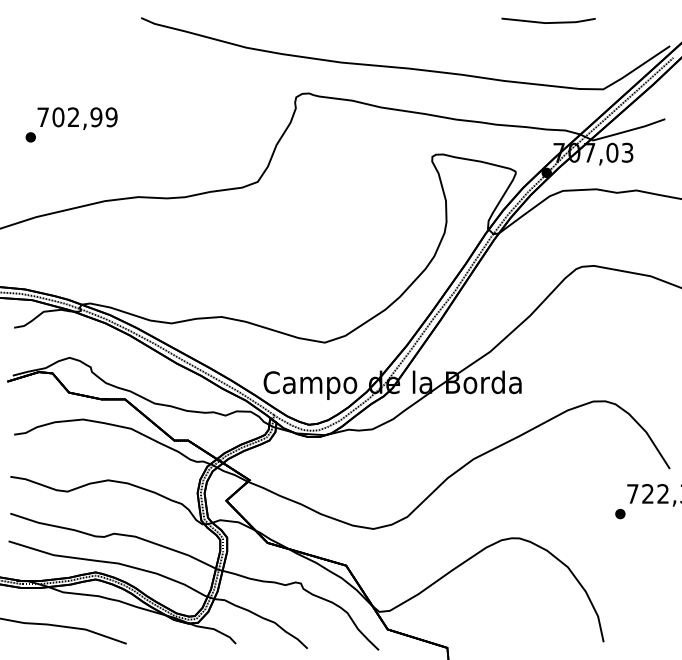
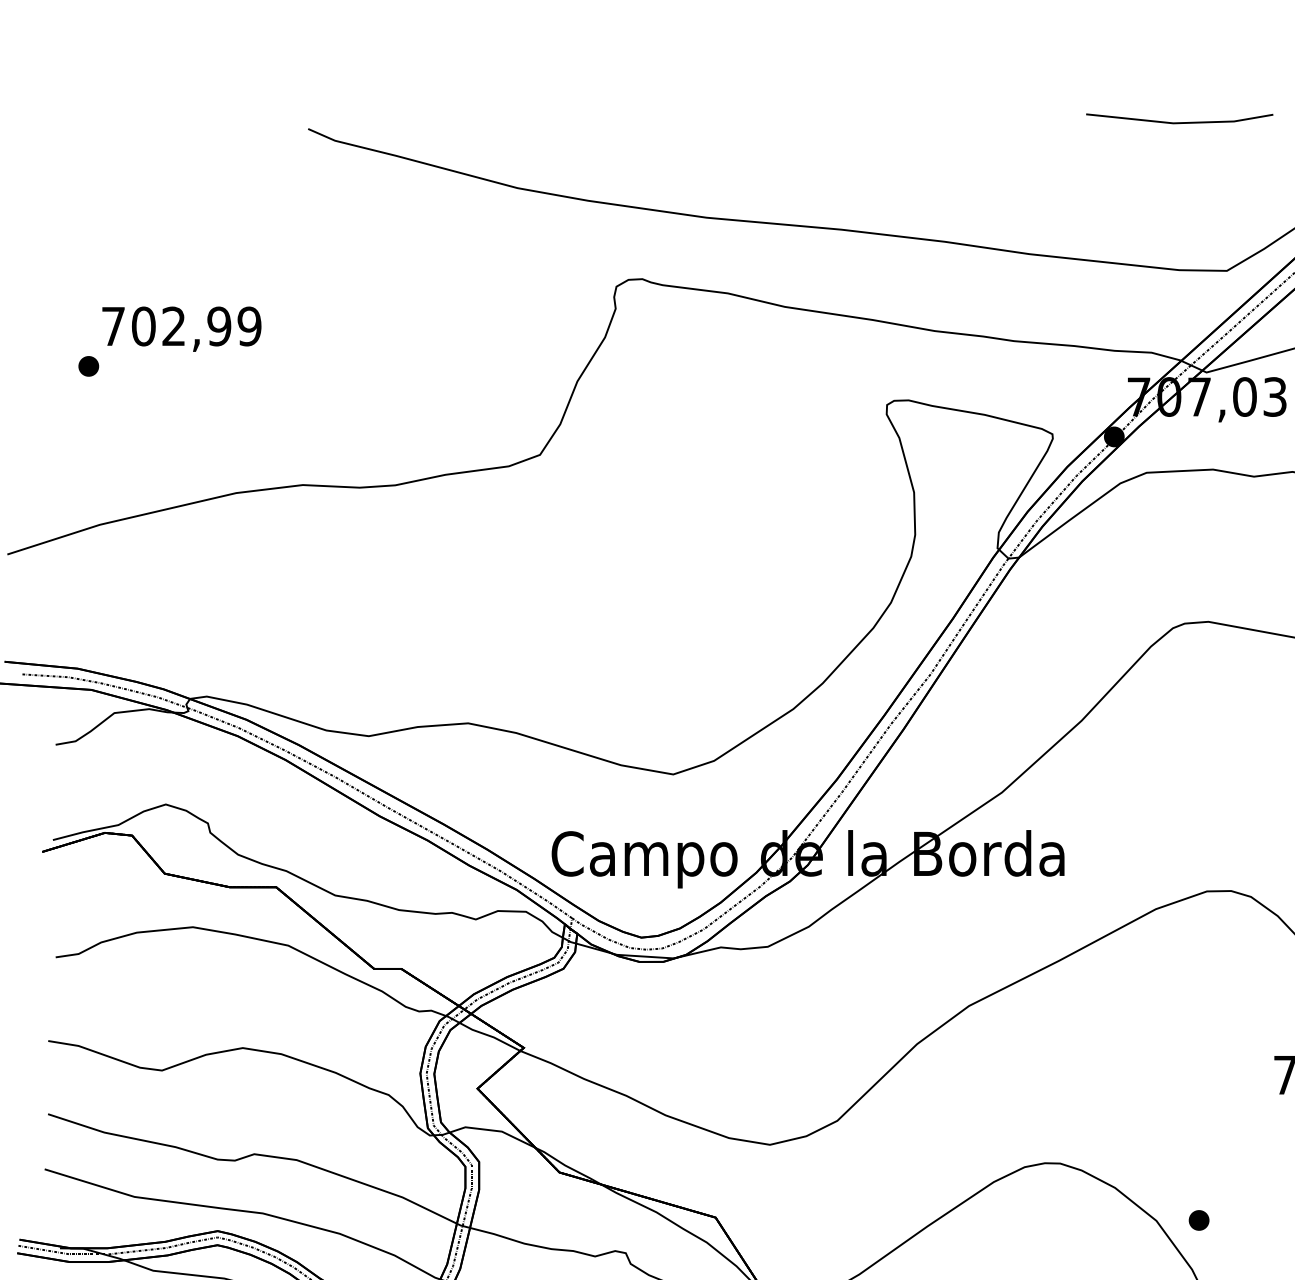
line: (548, 22) -> (1179, 122), moved
part: (620, 514) -> (1199, 1221), moved

